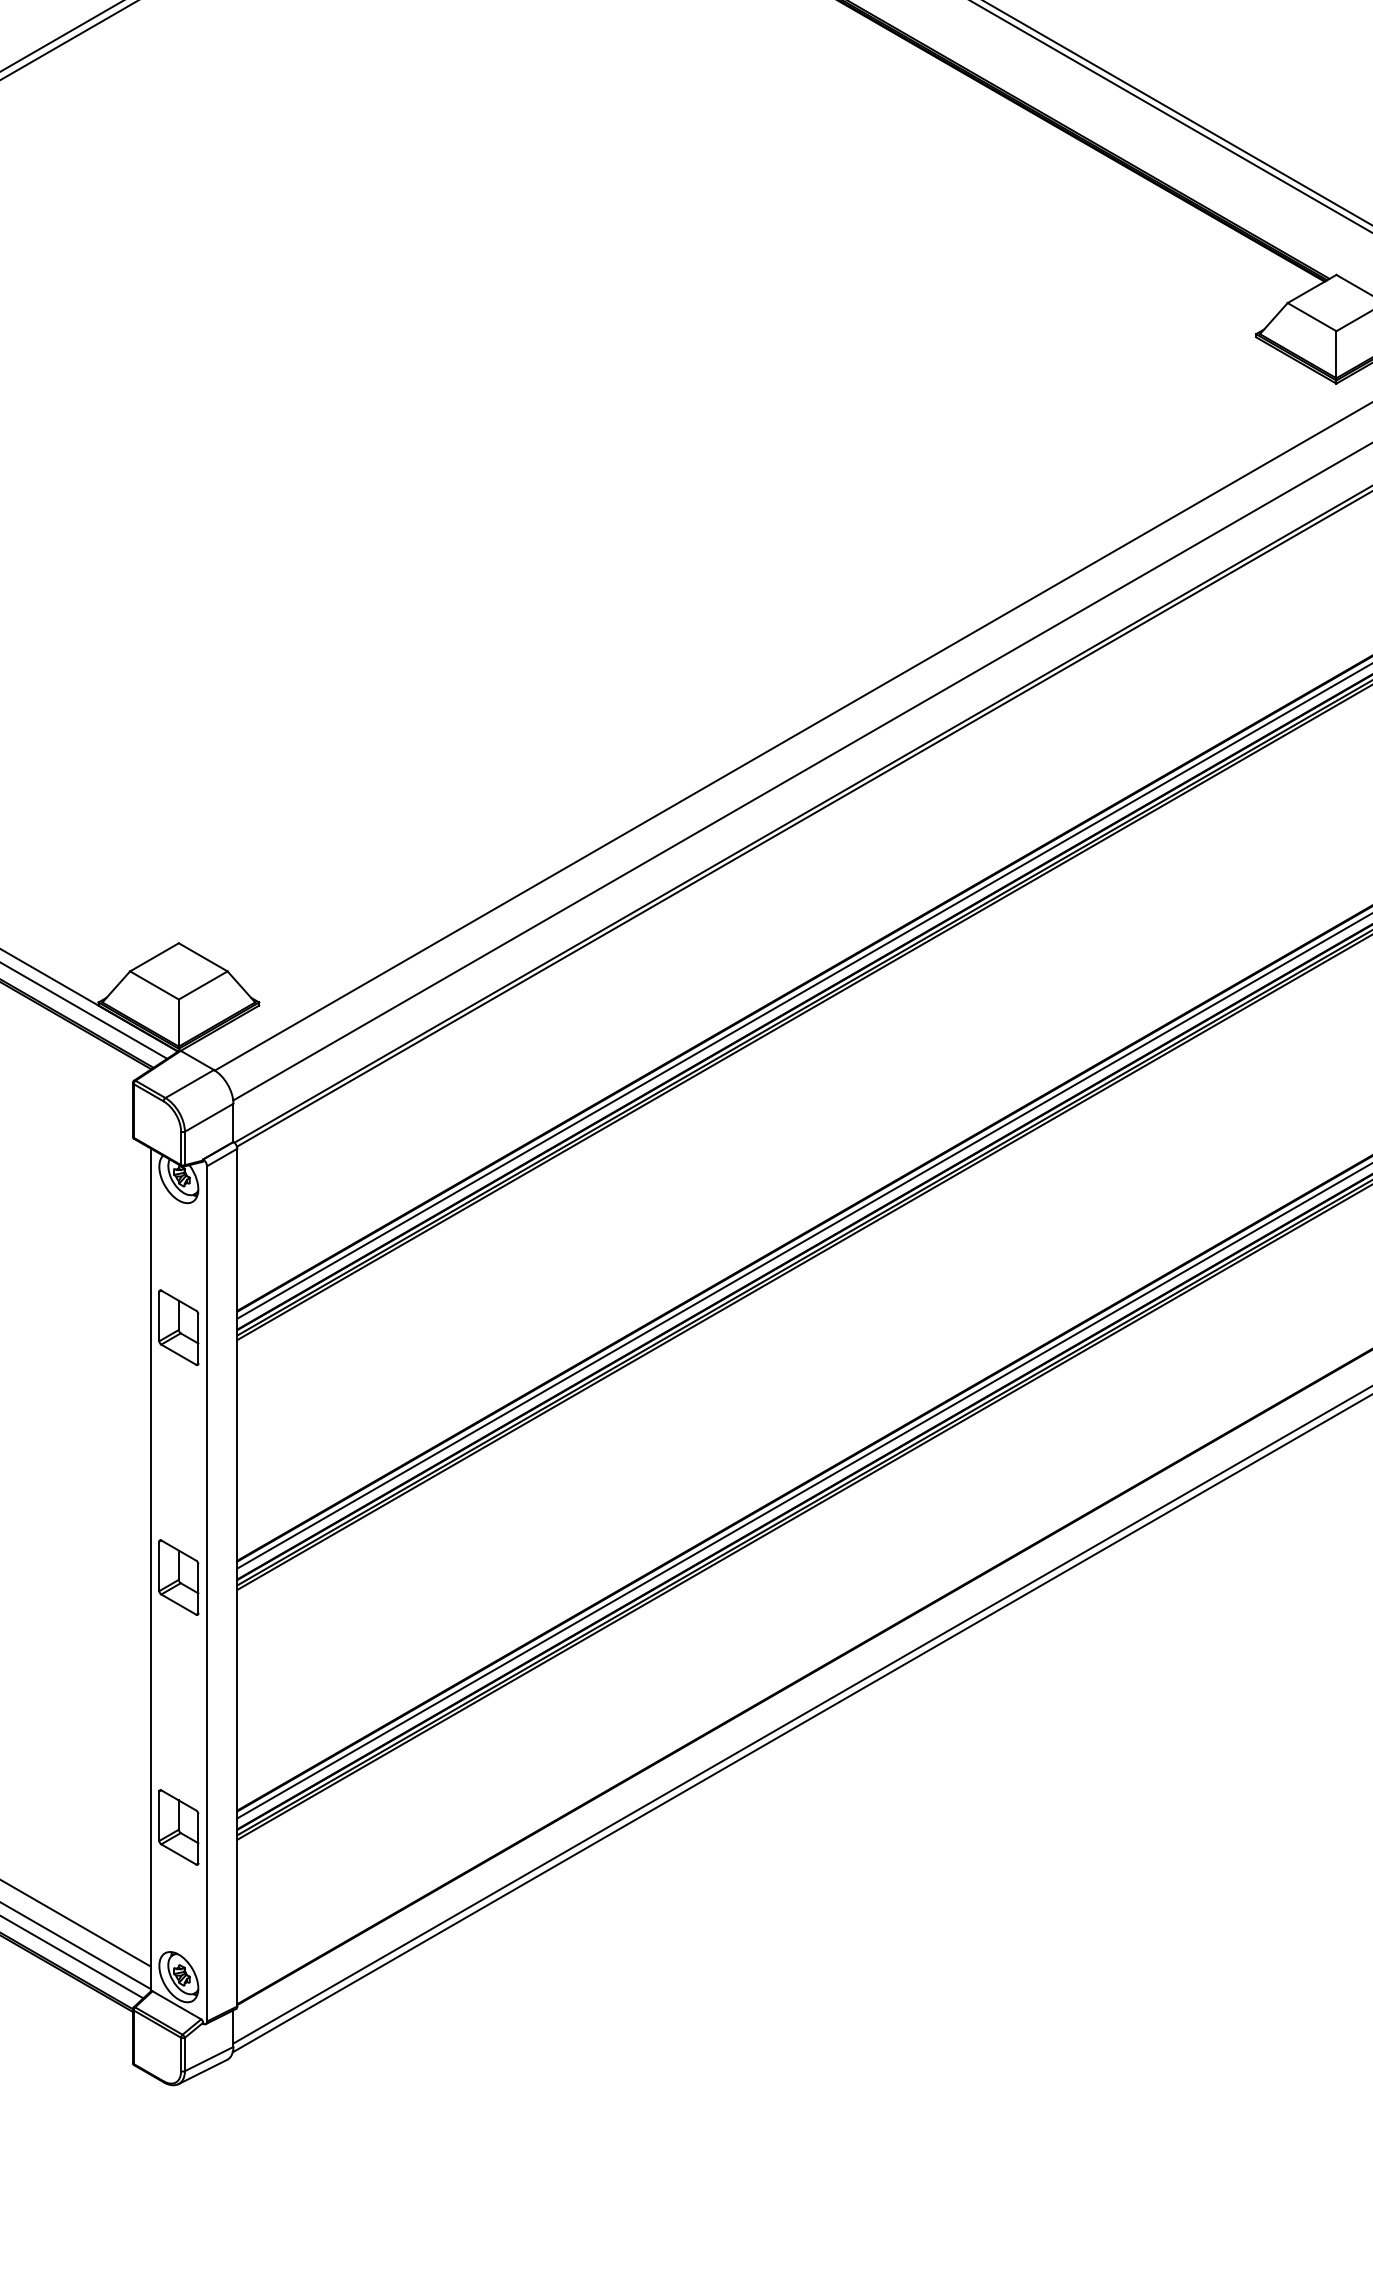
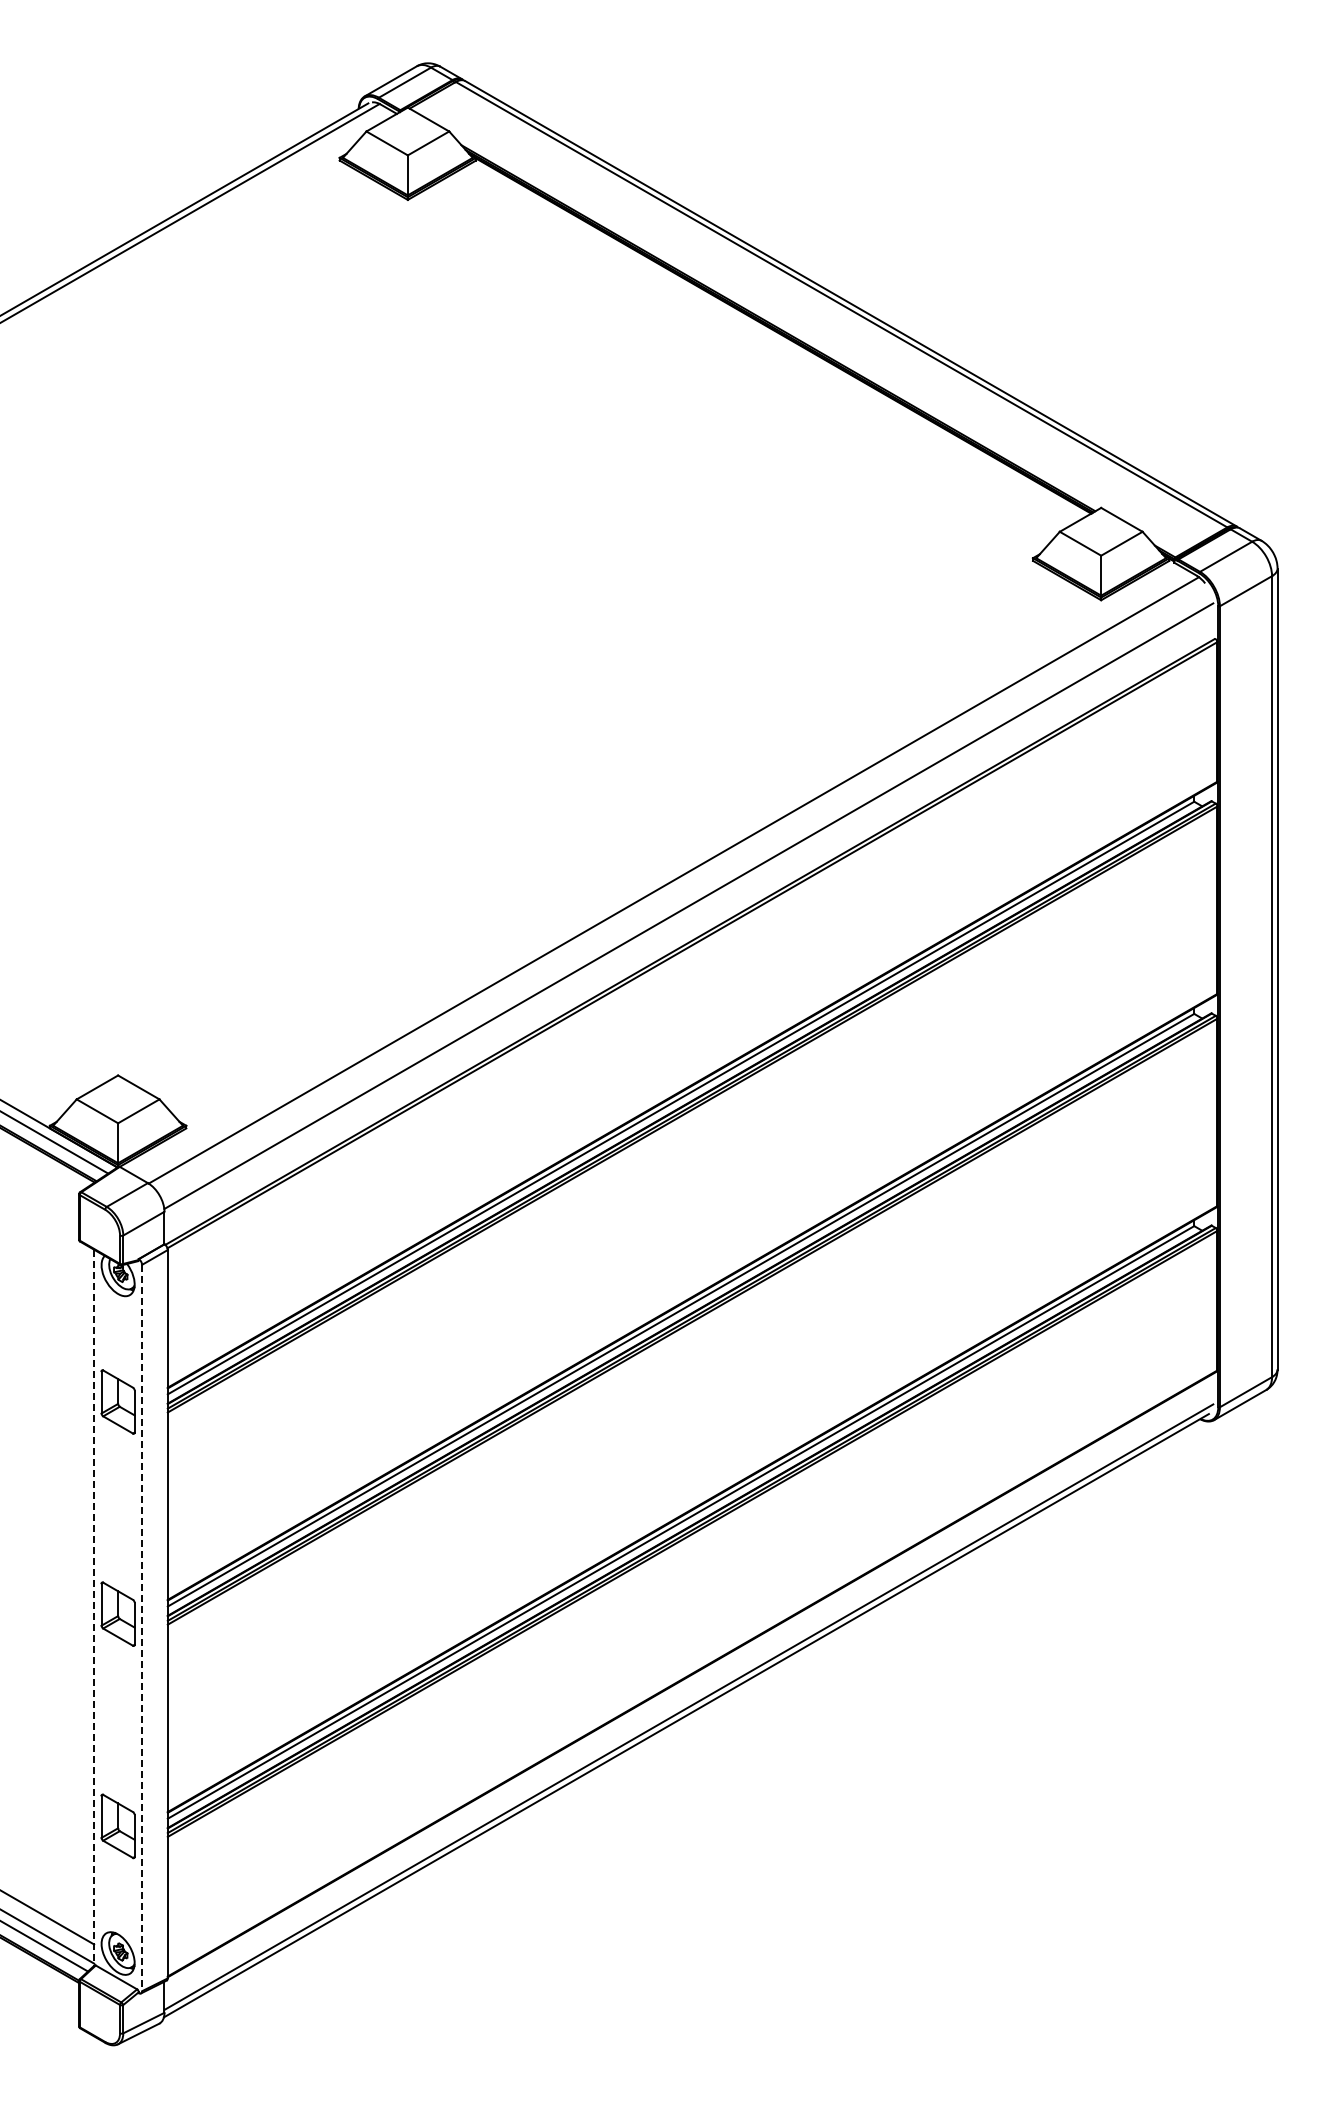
line: (151, 1570) -> (94, 1608), solid -> dashed
line: (207, 1594) -> (142, 1628), solid -> dashed

